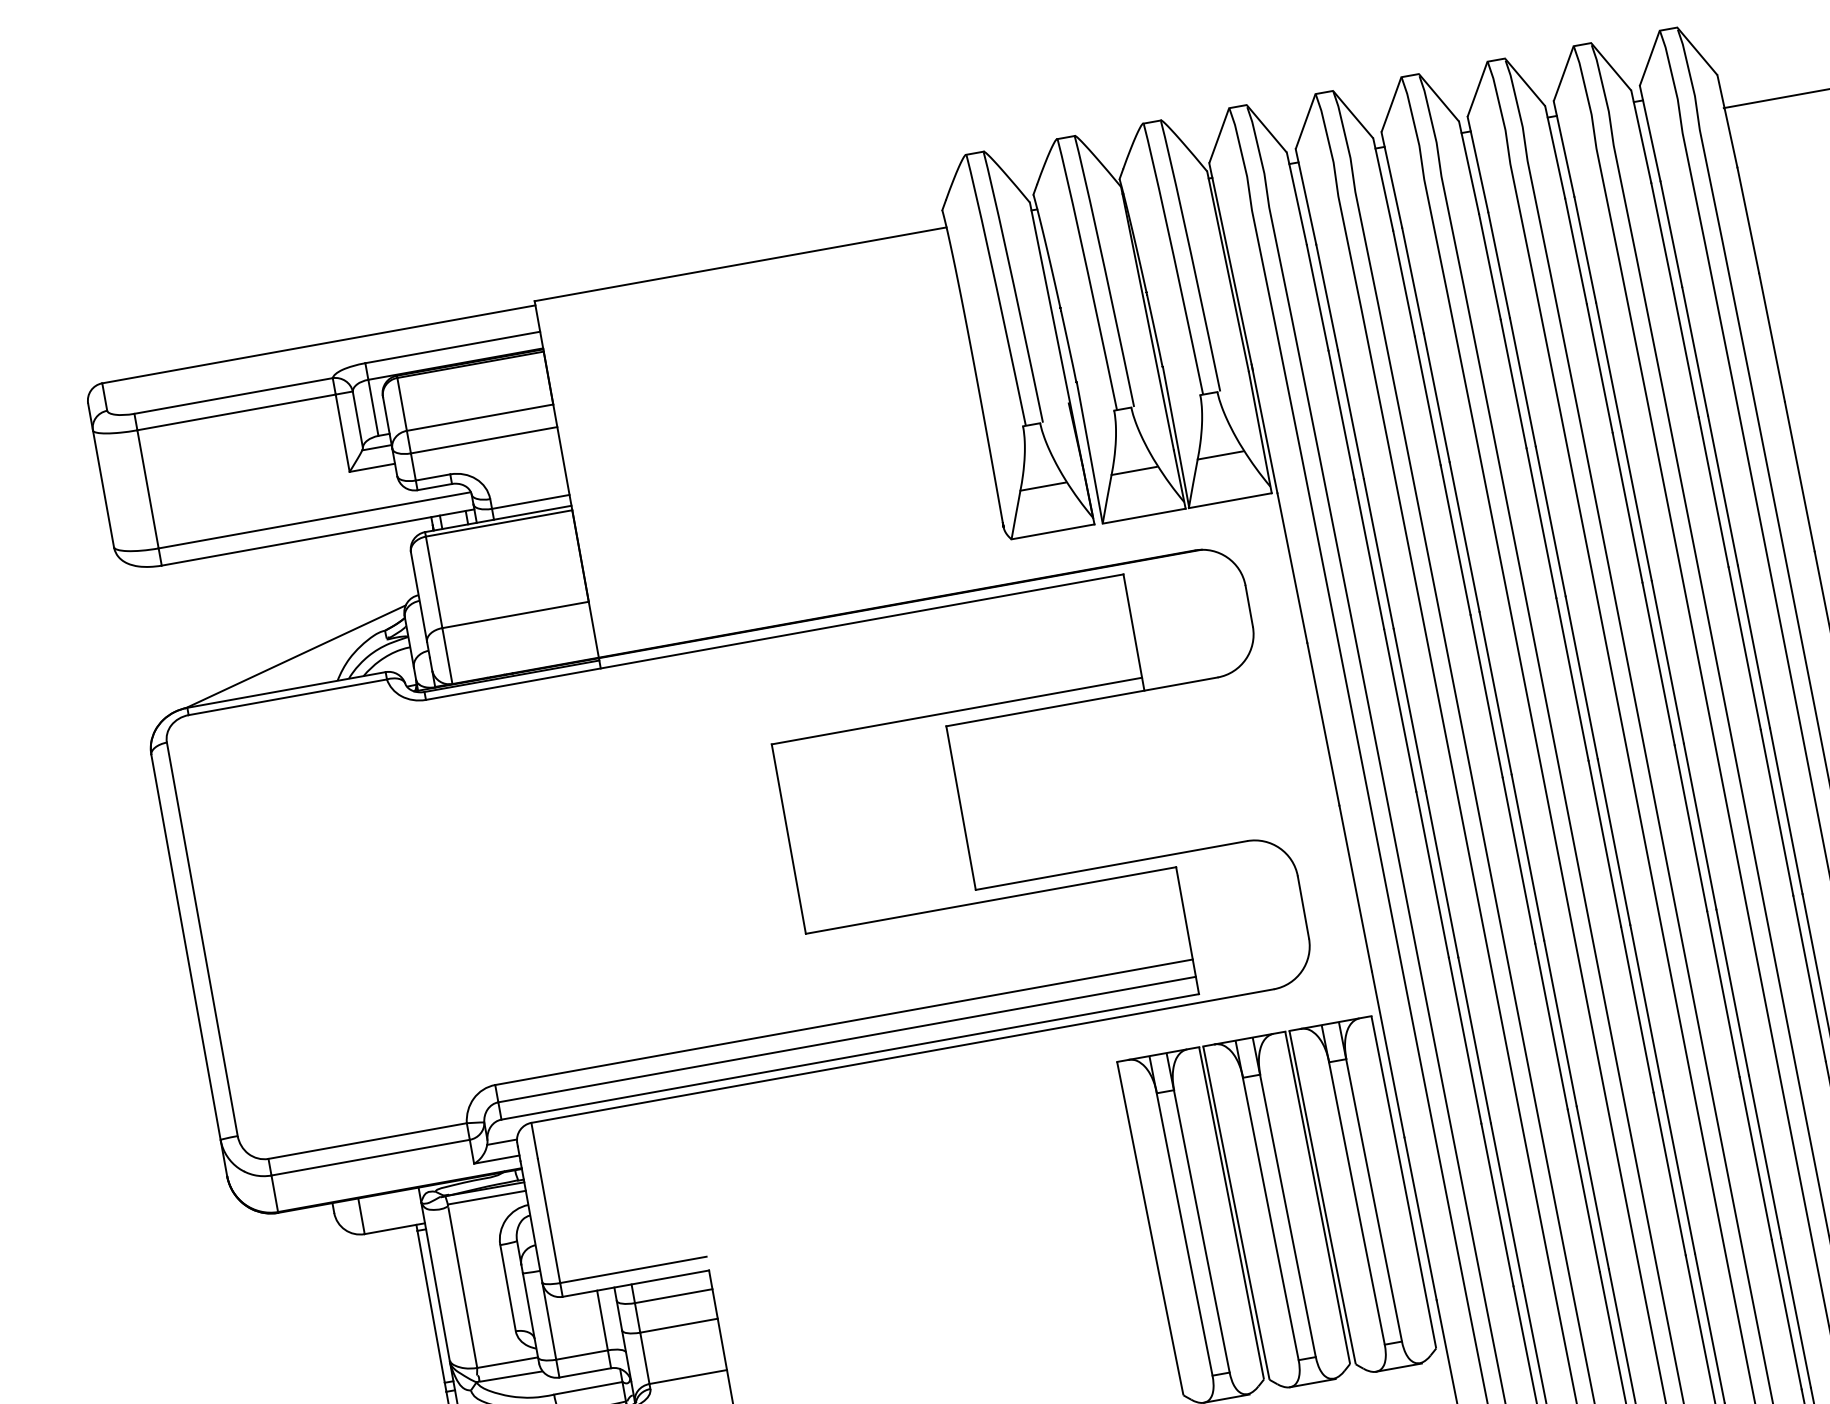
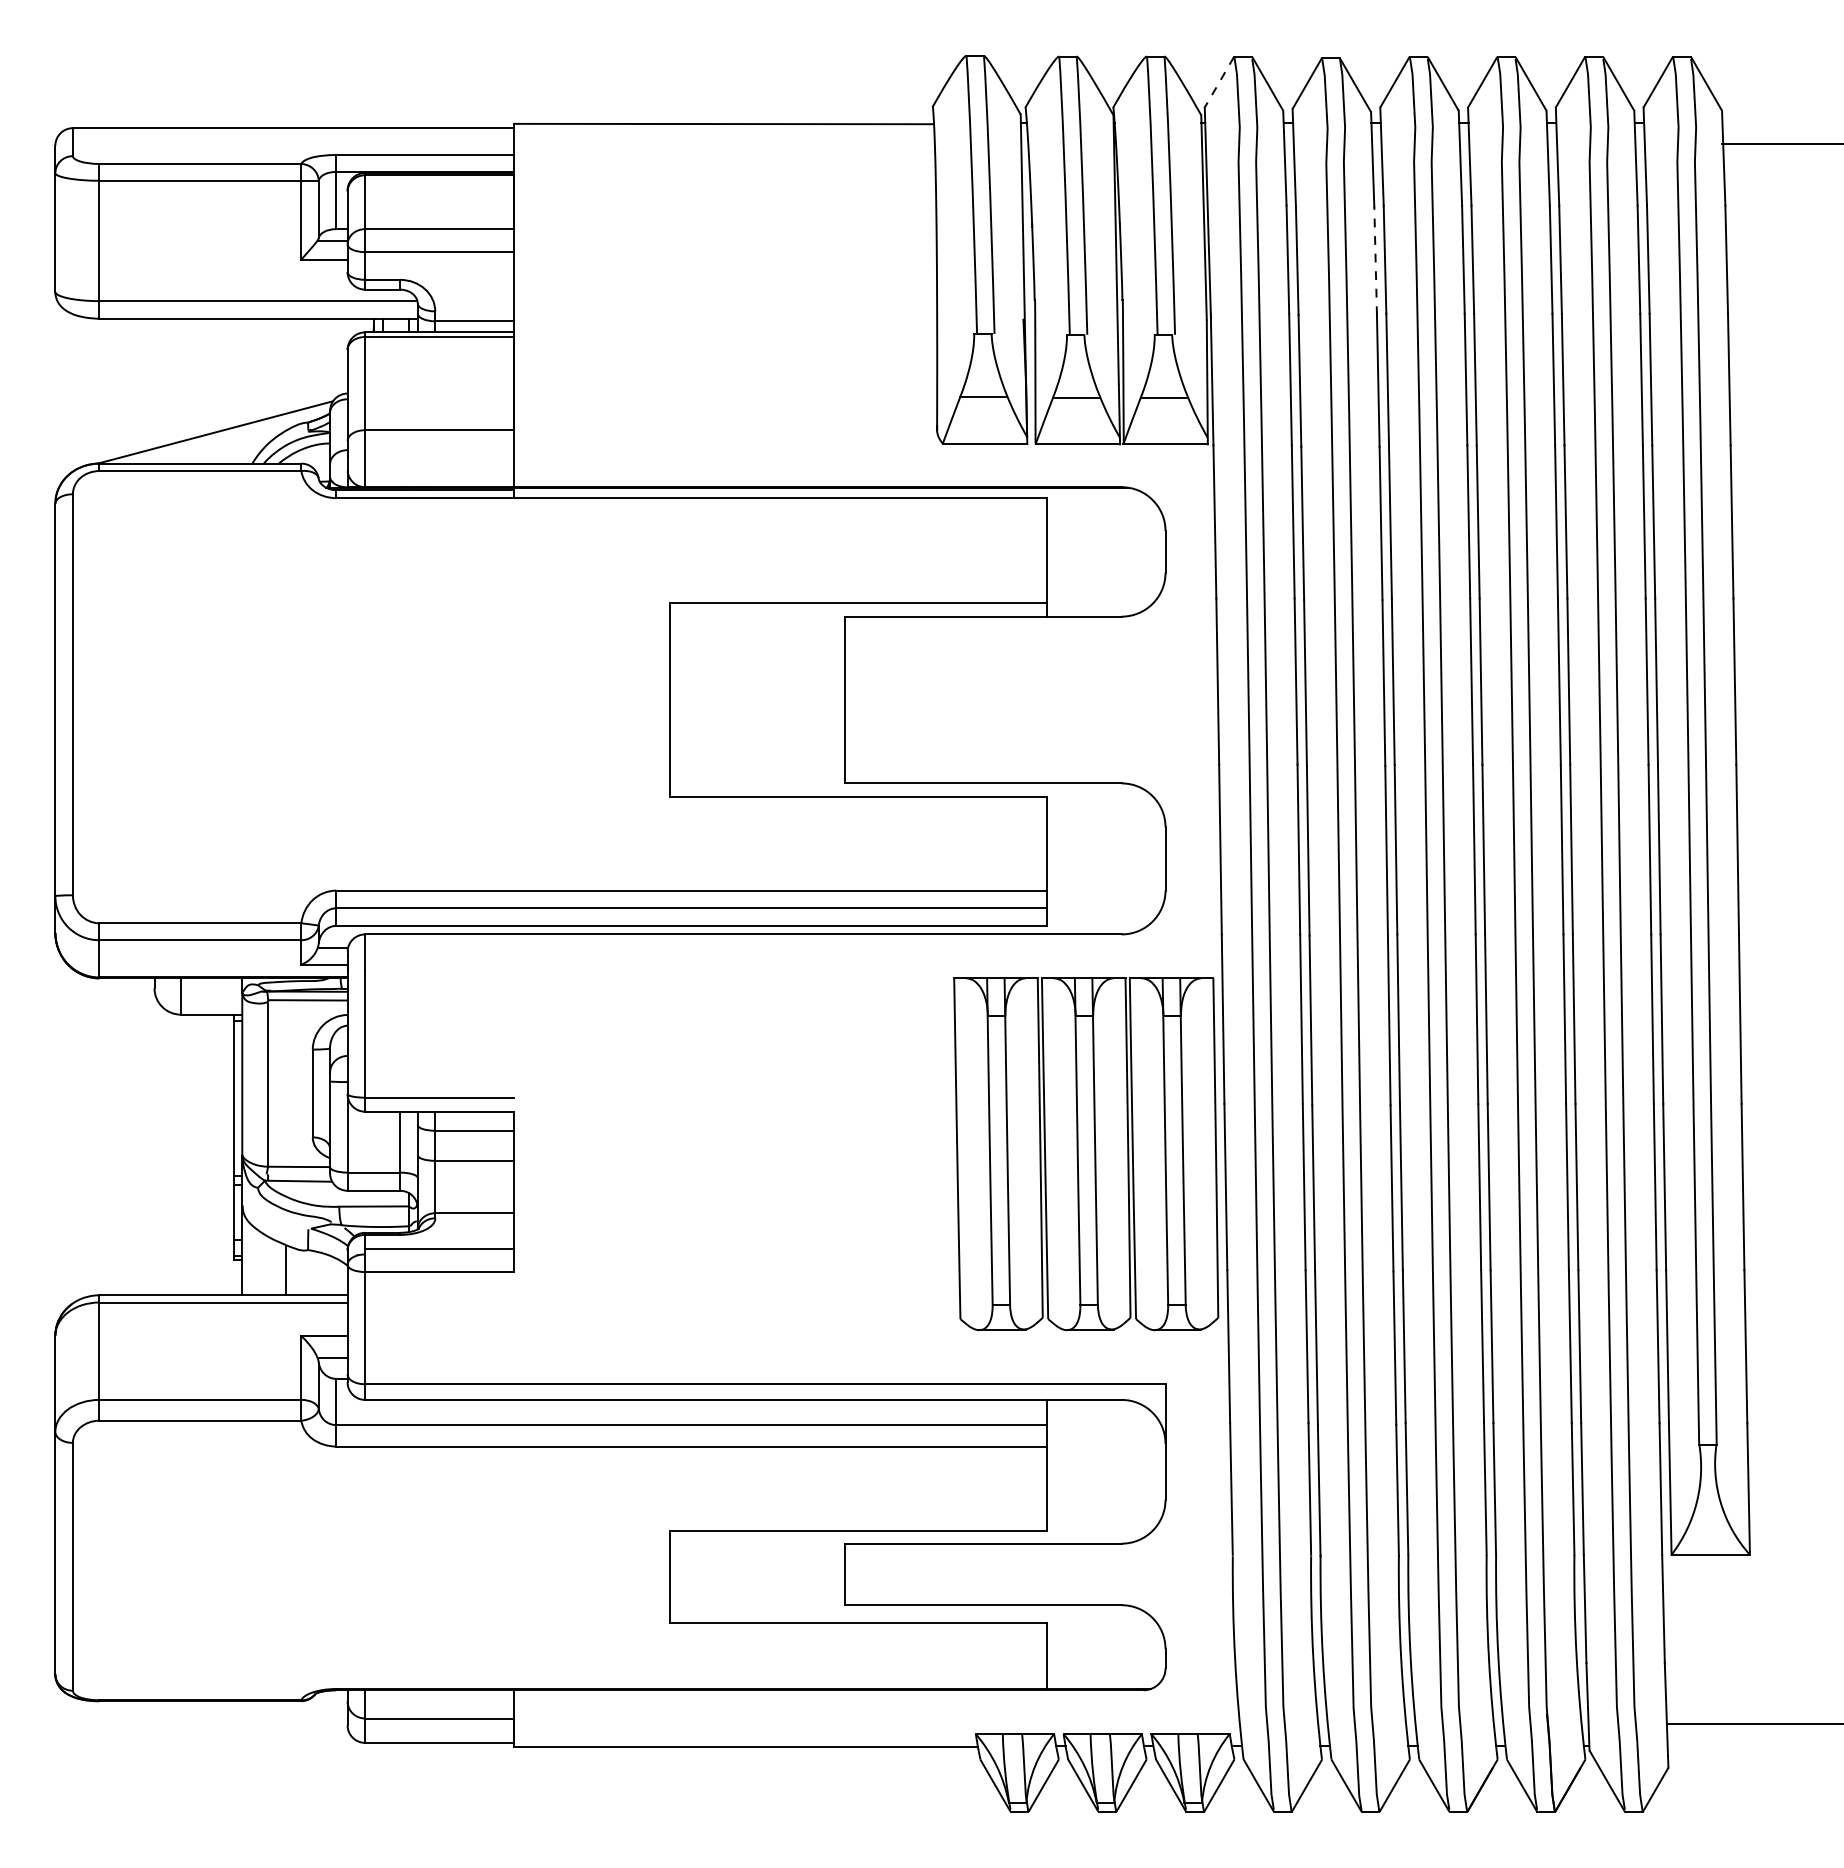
line: (1219, 136) -> (1219, 82), solid -> dashed
line: (1403, 283) -> (1375, 260), solid -> dashed

